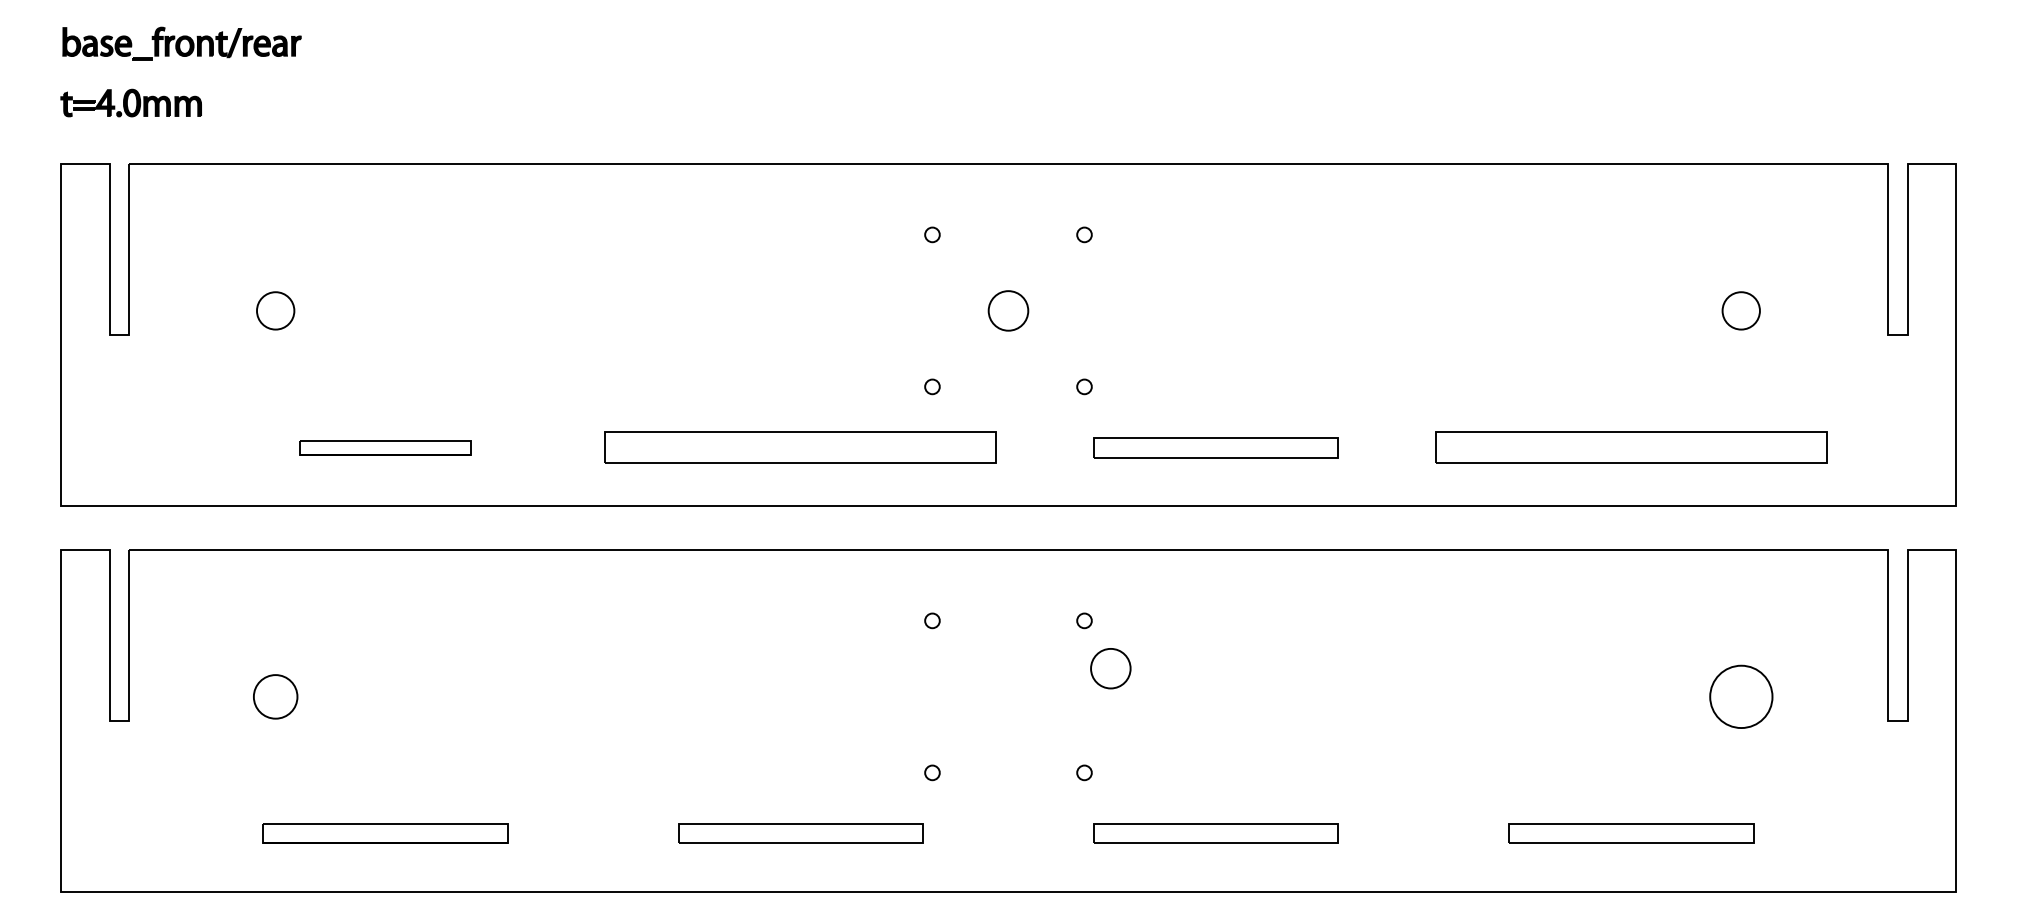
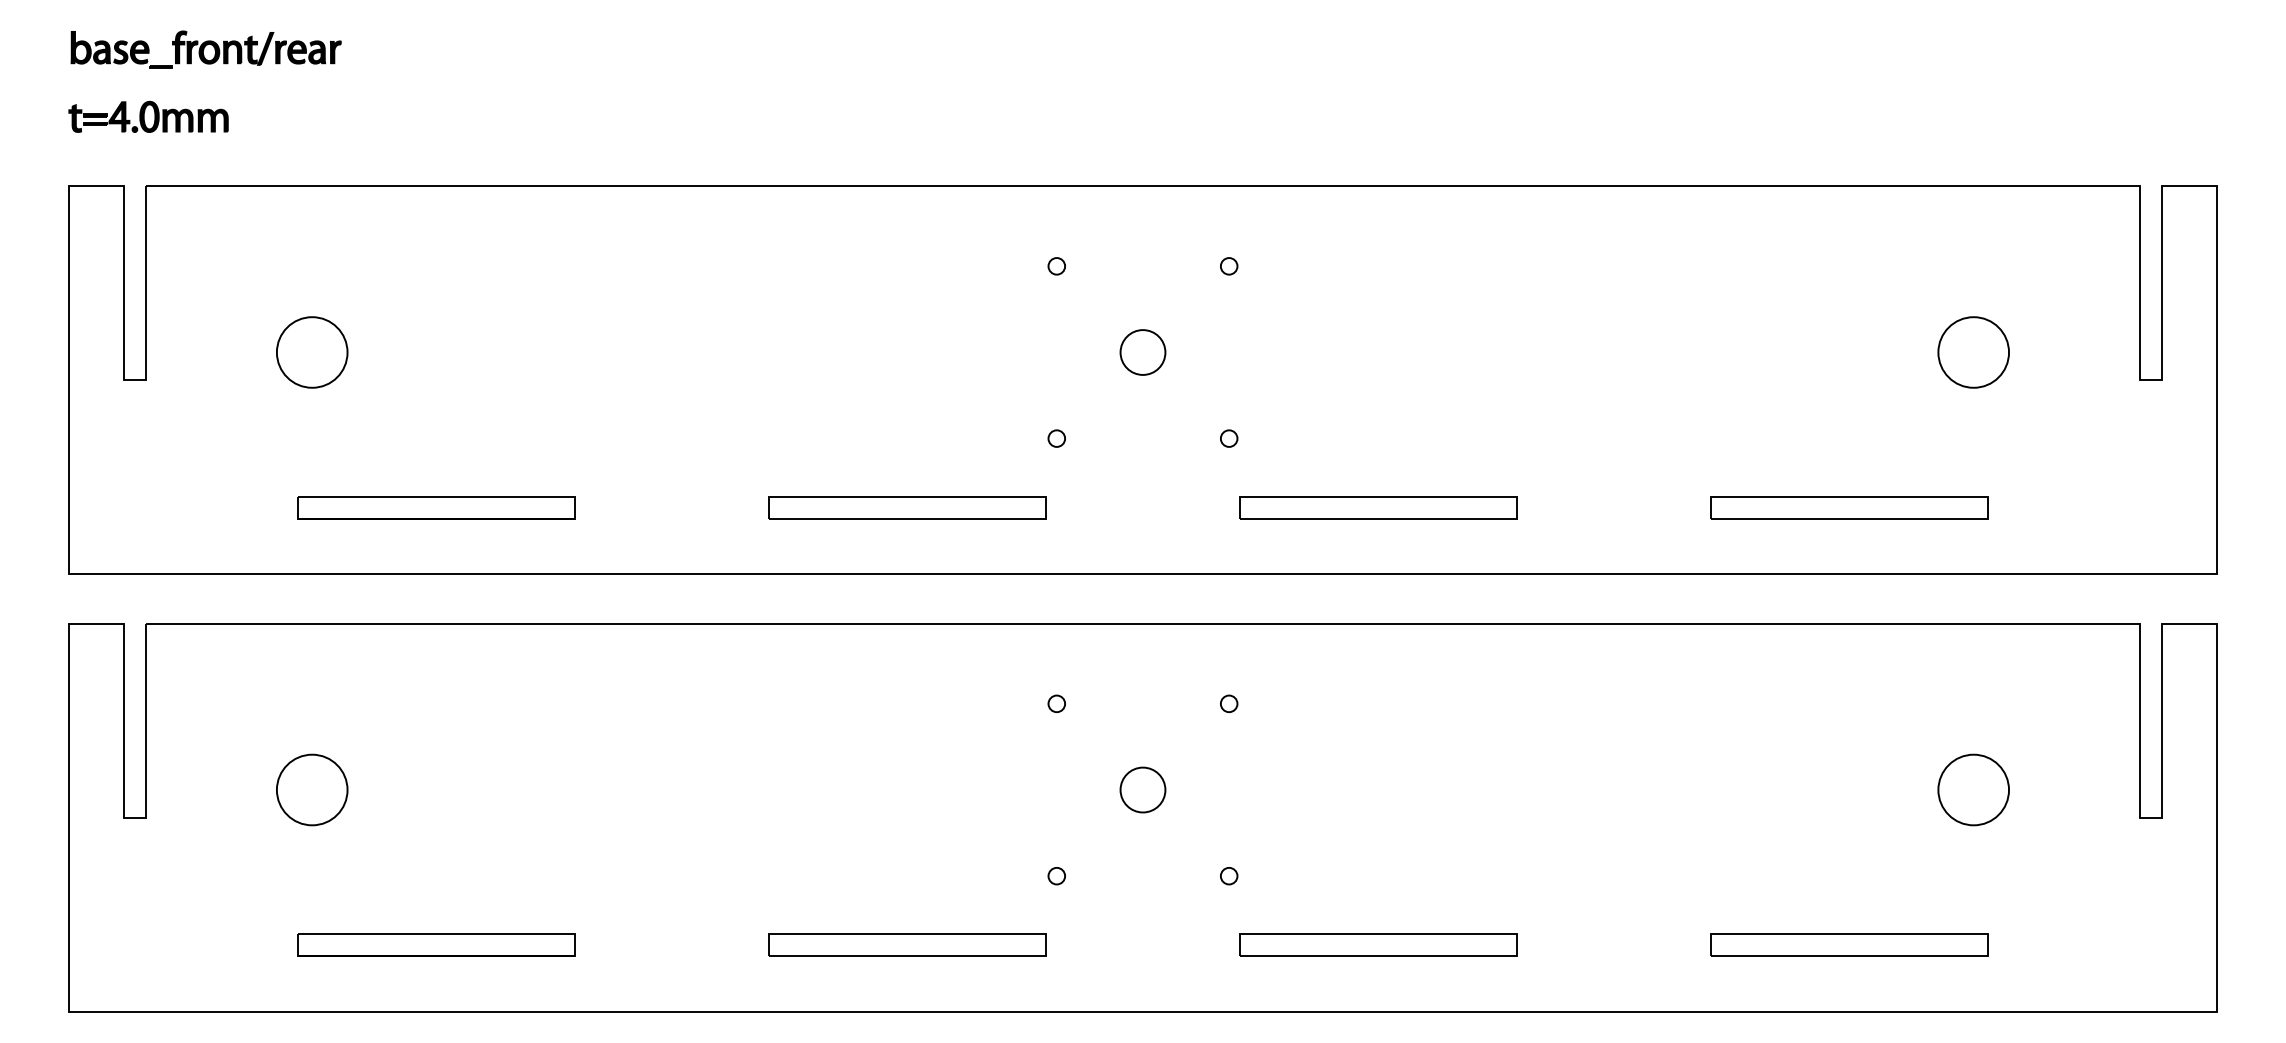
part: (275, 310) -> (312, 352), size x1.67
part: (1741, 310) -> (1973, 352), size x1.67
part: (385, 447) -> (436, 507), size x1.43
part: (800, 447) -> (907, 507), size x0.62
part: (1631, 447) -> (1849, 507), size x0.62
part: (1110, 668) -> (1142, 789), moved
part: (275, 696) -> (312, 789), size x1.43

